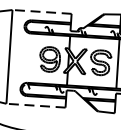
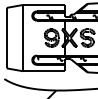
line: (41, 12) -> (43, 5), dashed -> solid
line: (35, 106) -> (43, 71), dashed -> solid

